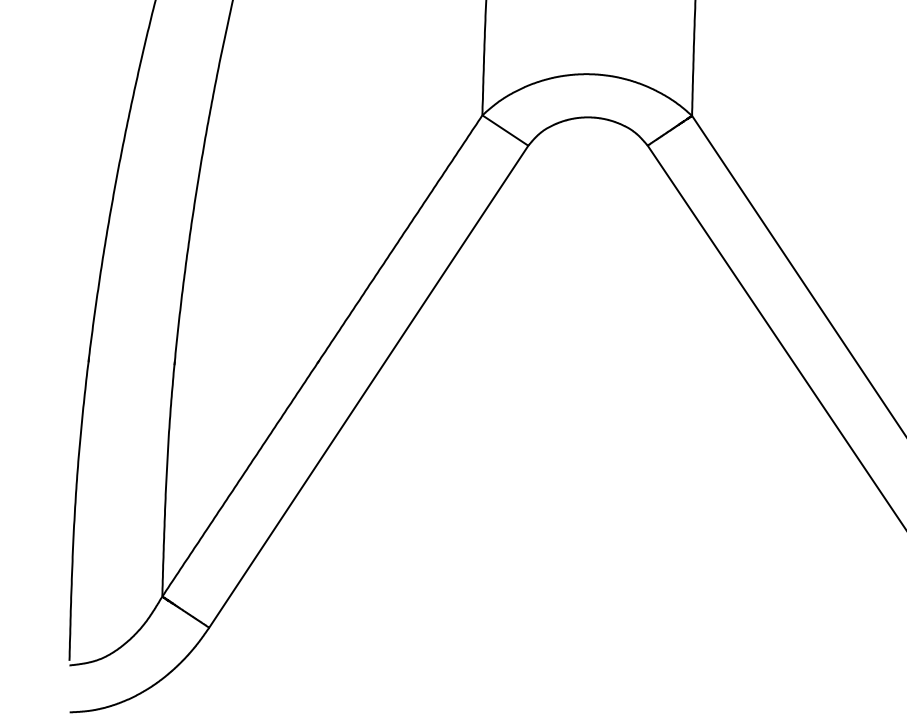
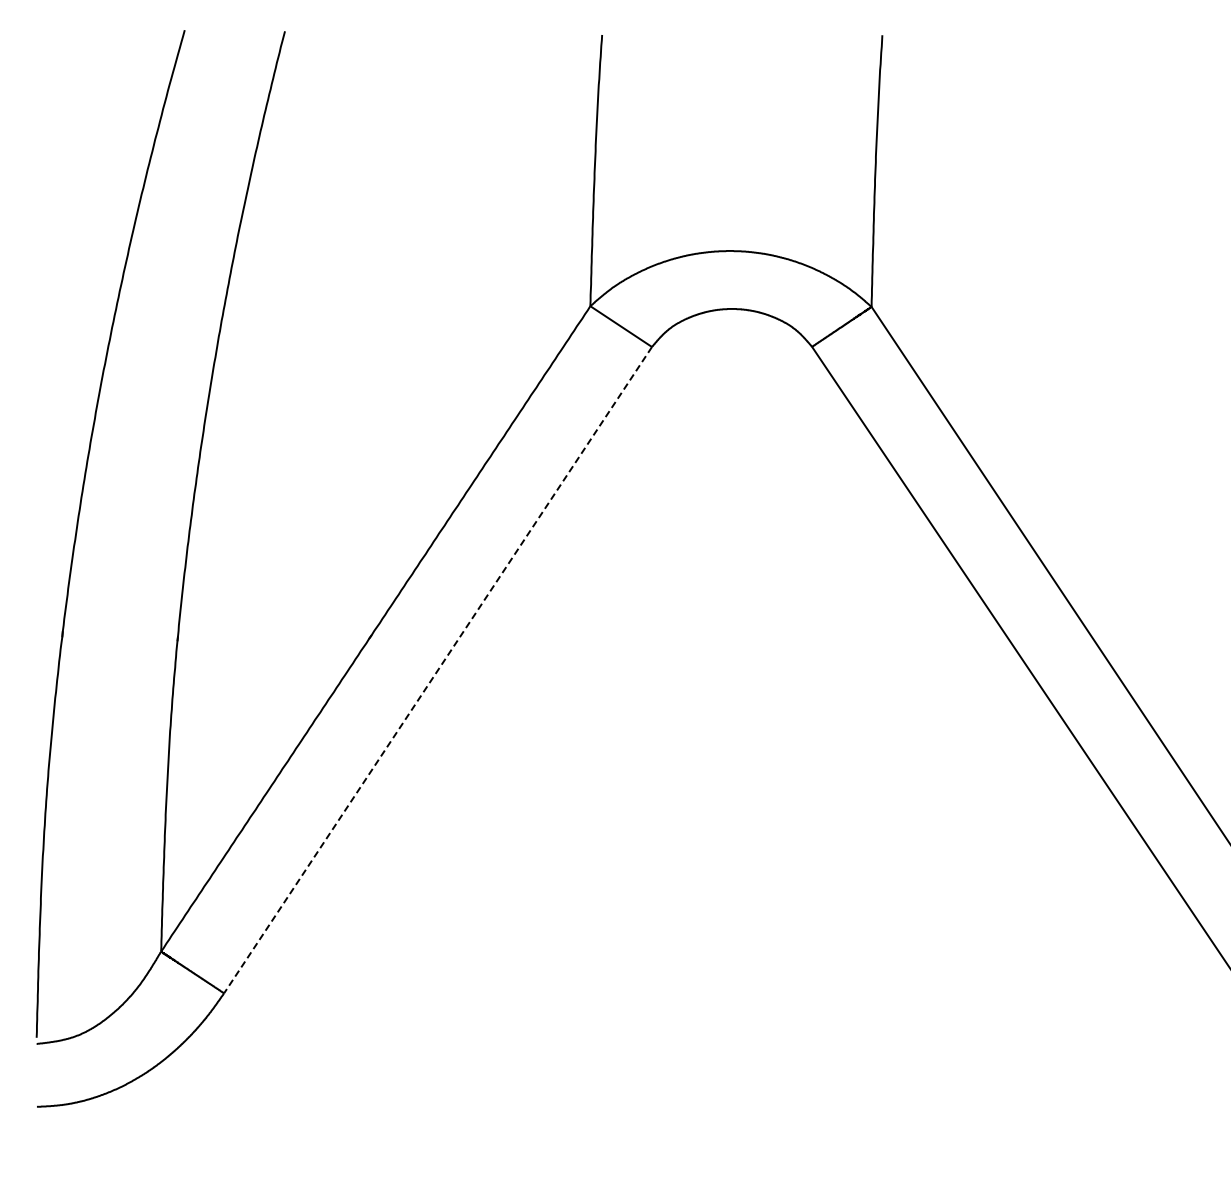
line: (369, 386) -> (438, 670), solid -> dashed

